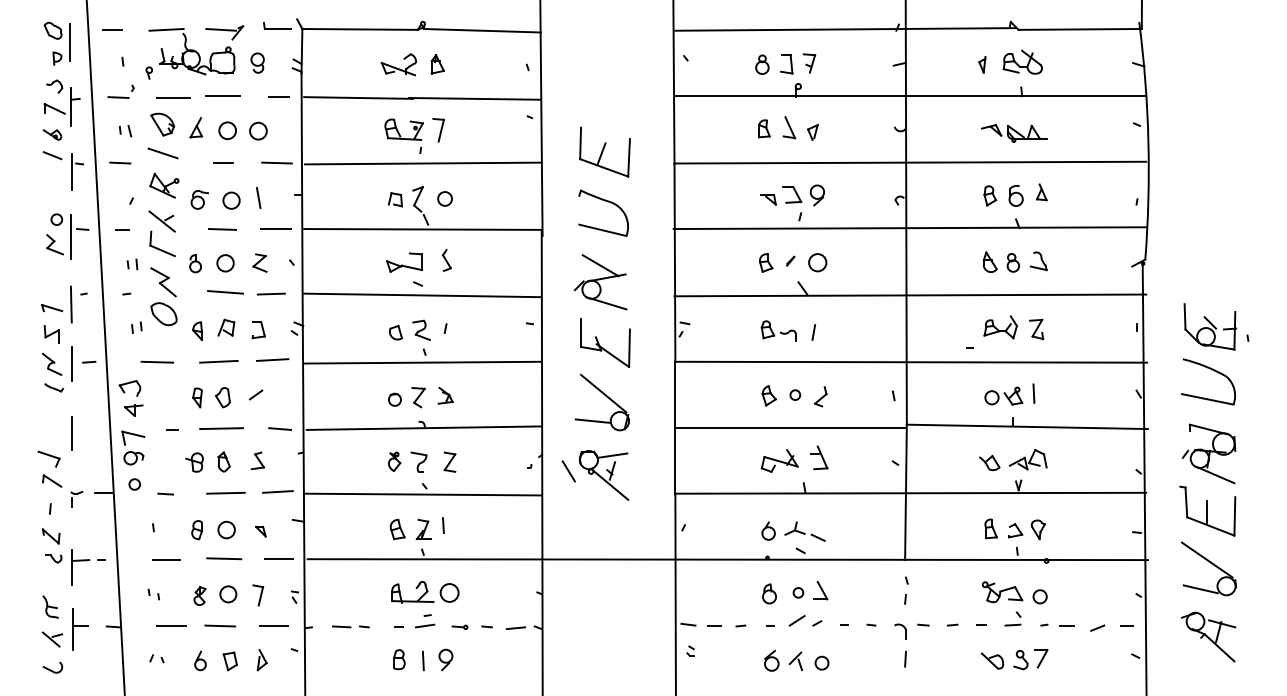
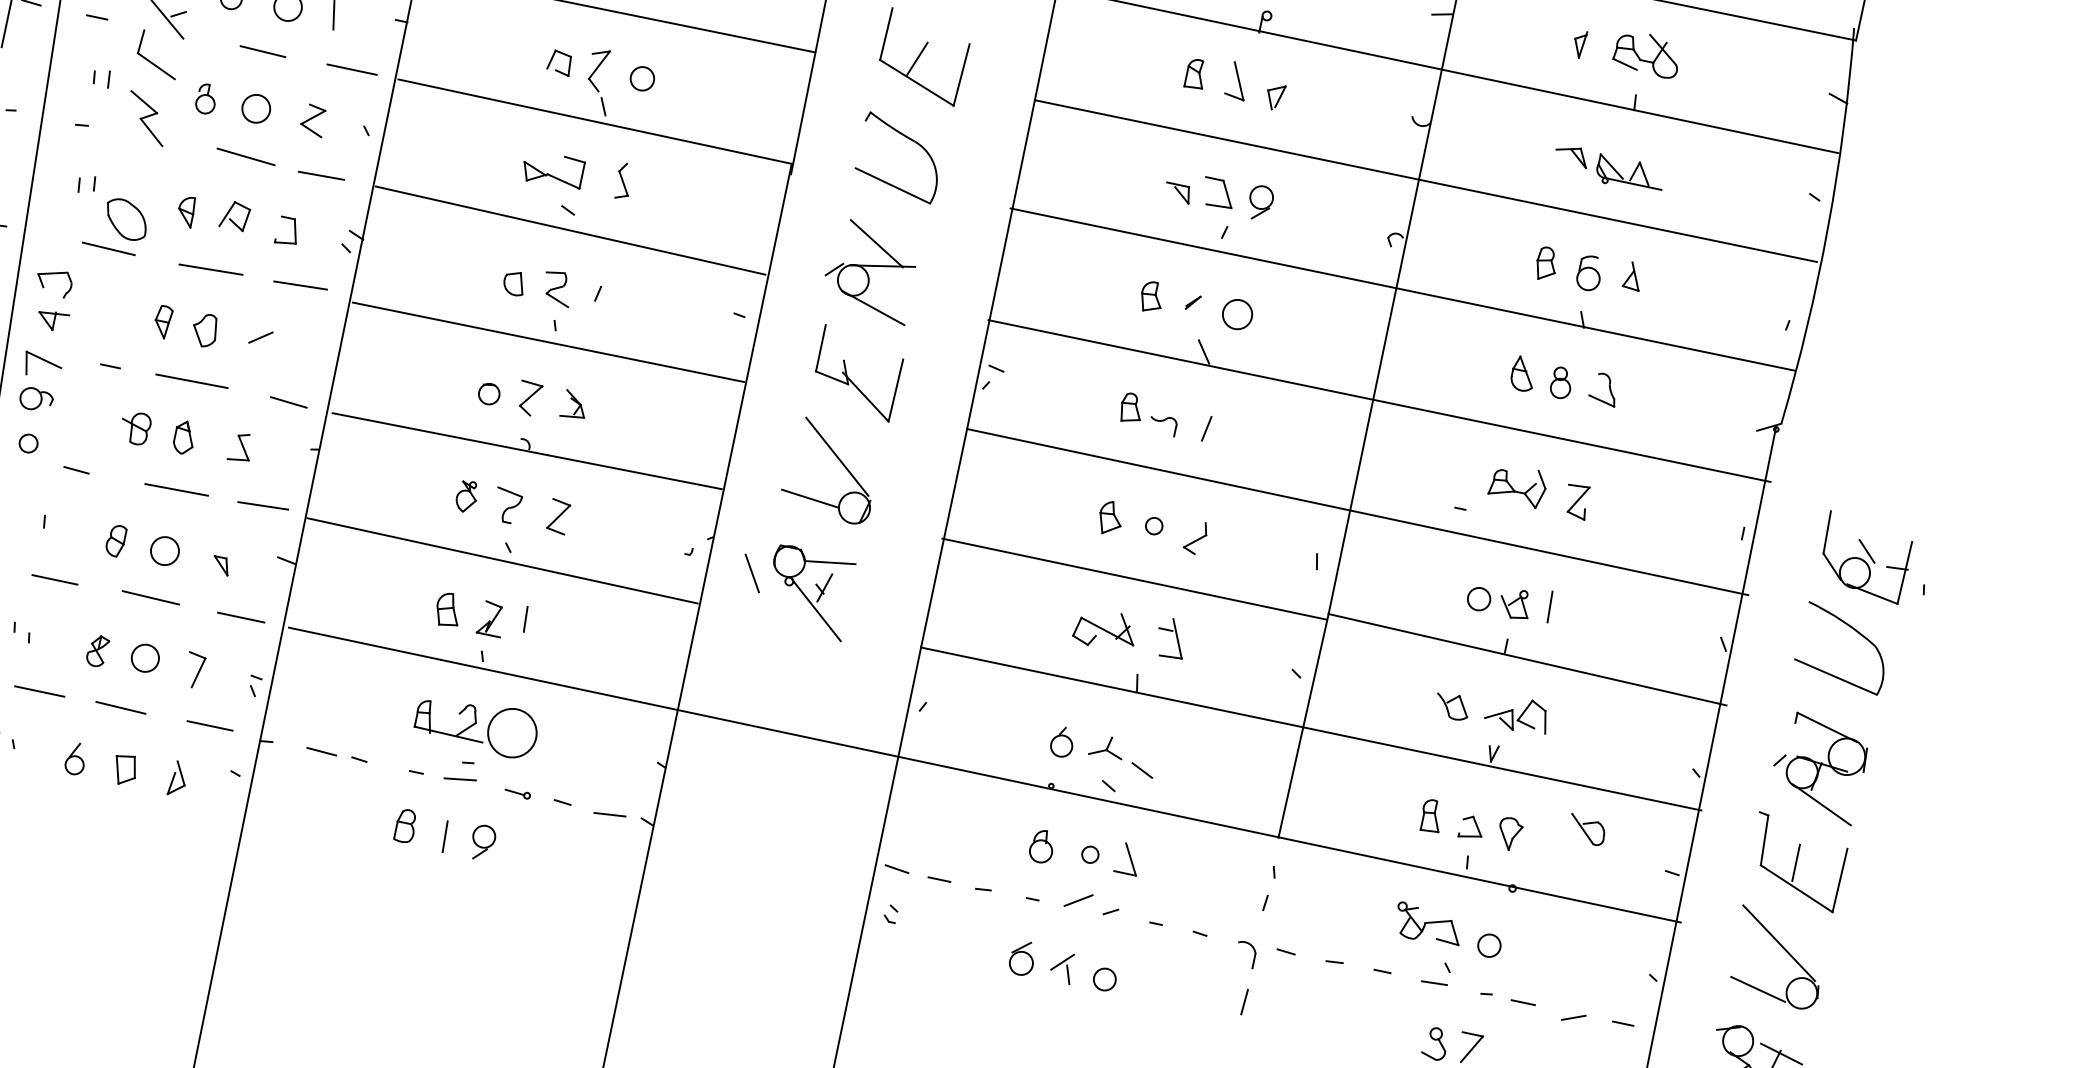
part: (163, 314) -> (125, 219), moved
circle: (449, 592) -> (512, 732), size x1.6
part: (992, 660) -> (1587, 829), moved

